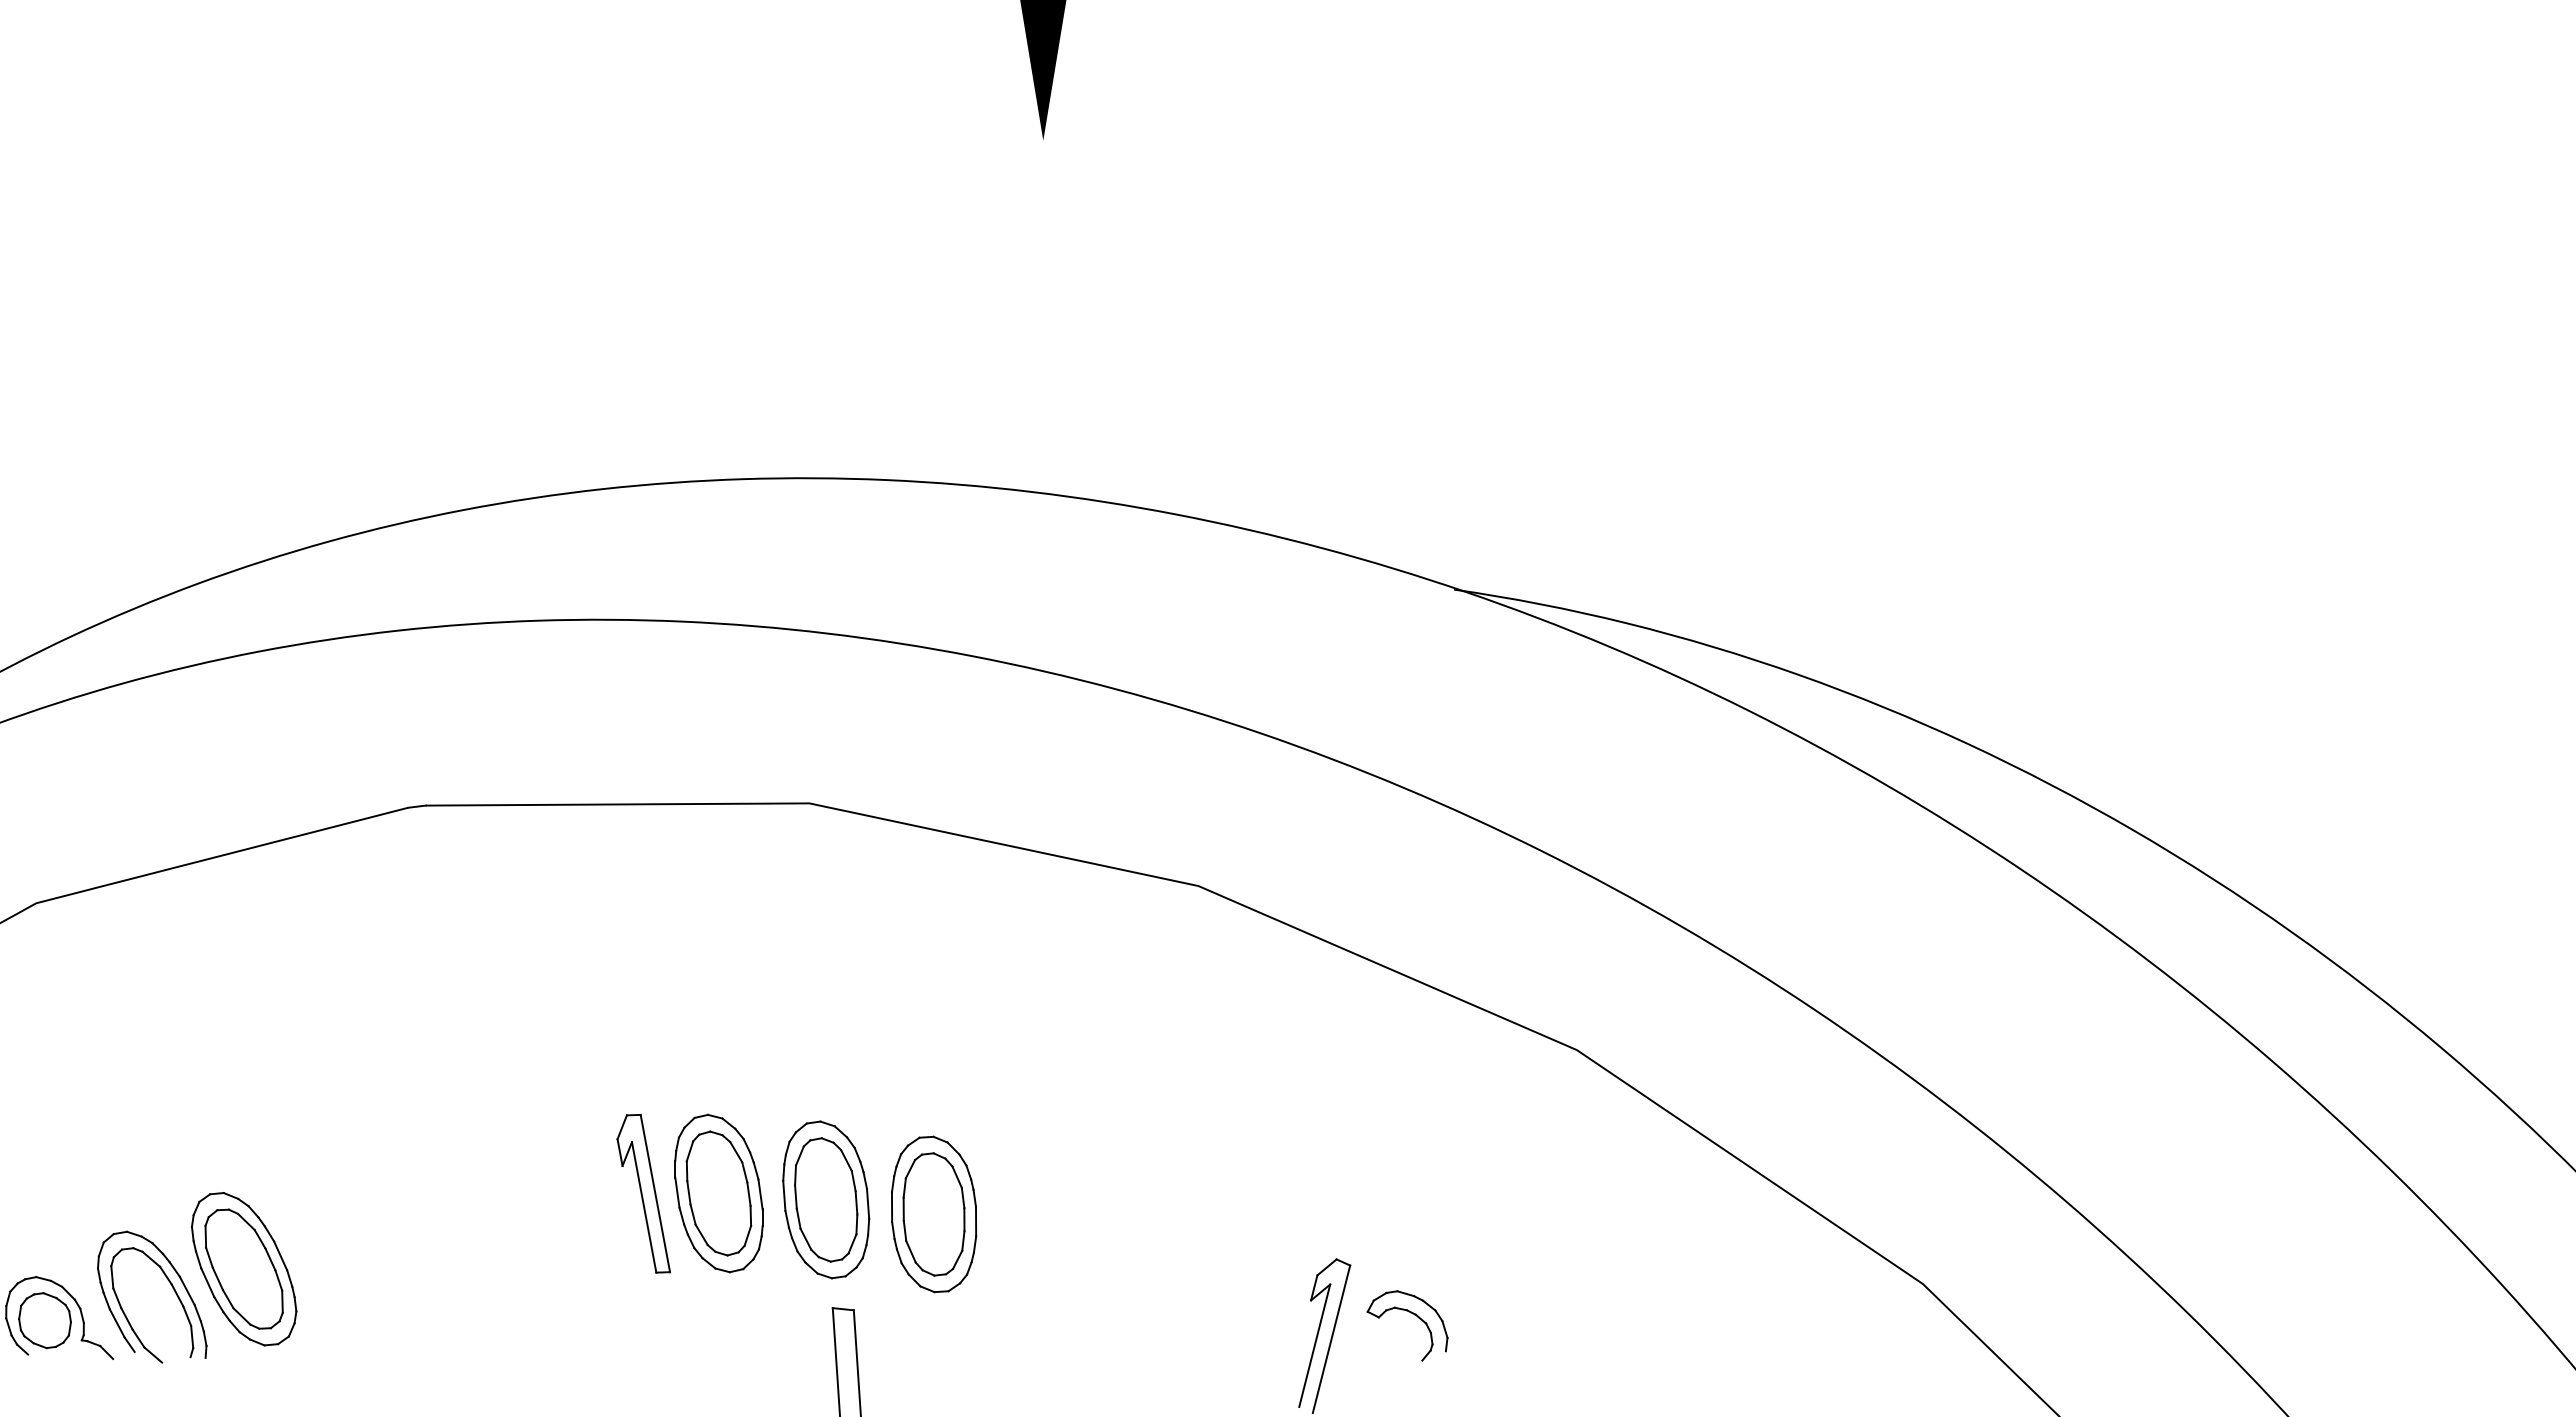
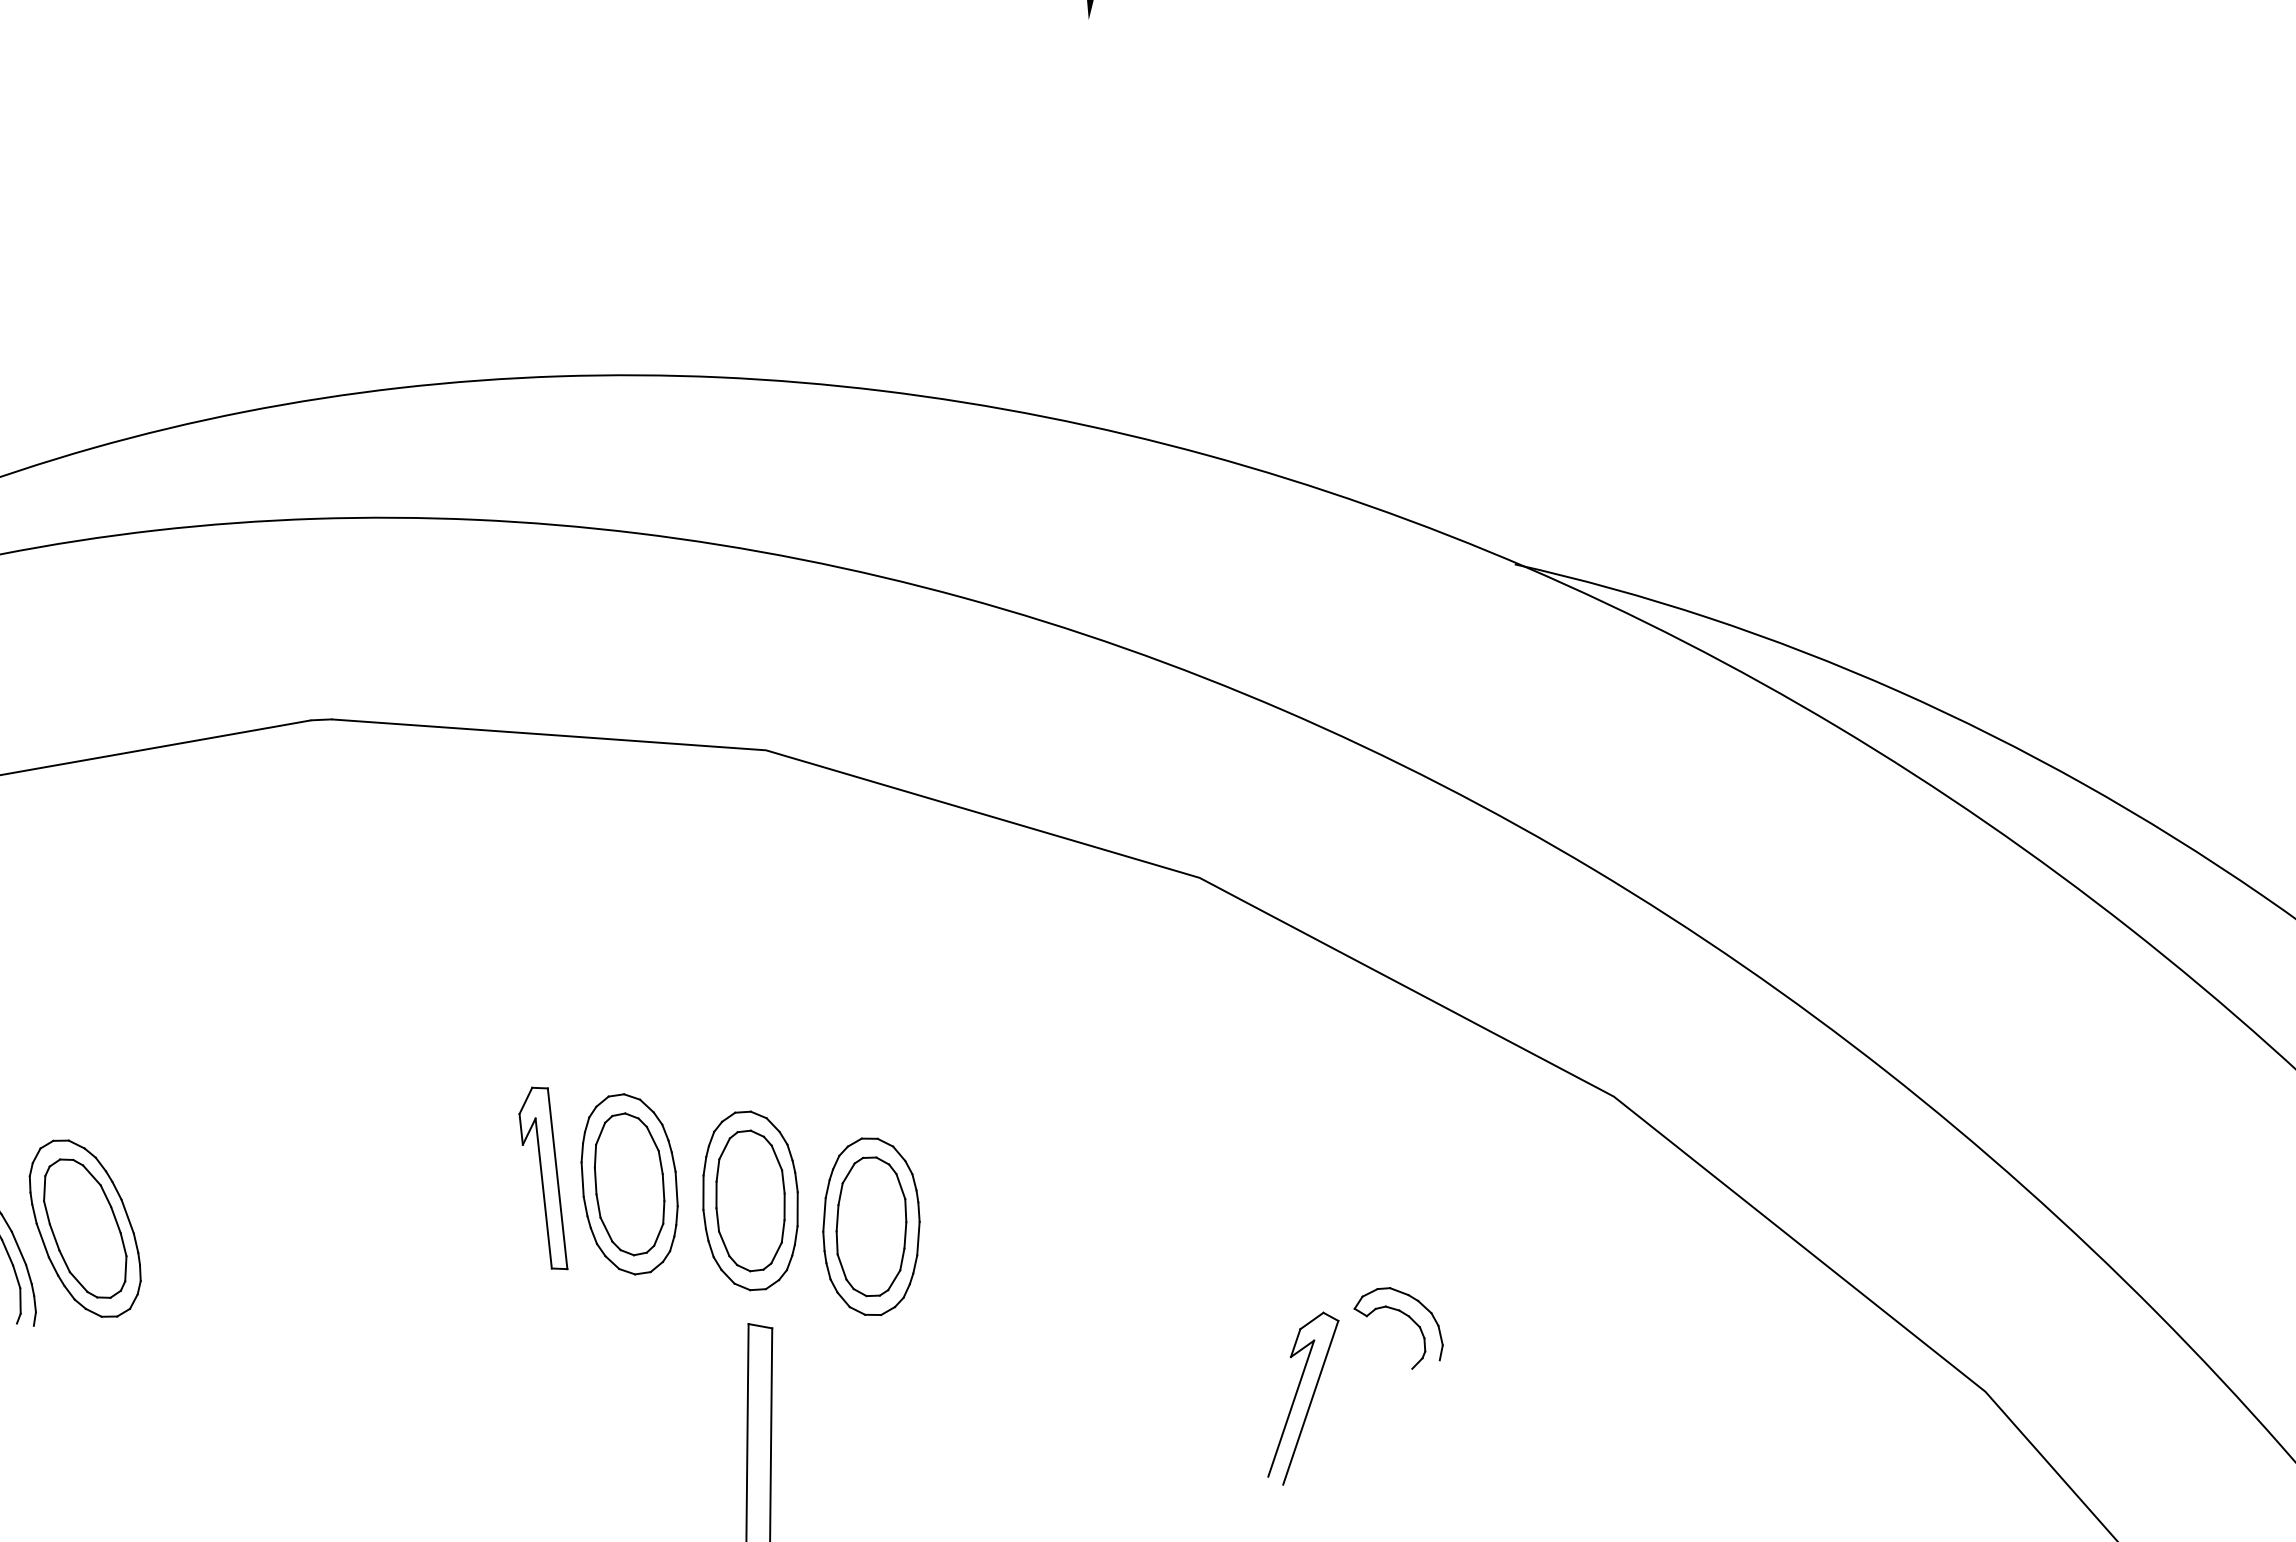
part: (1412, 1314) -> (1405, 1315), moved

